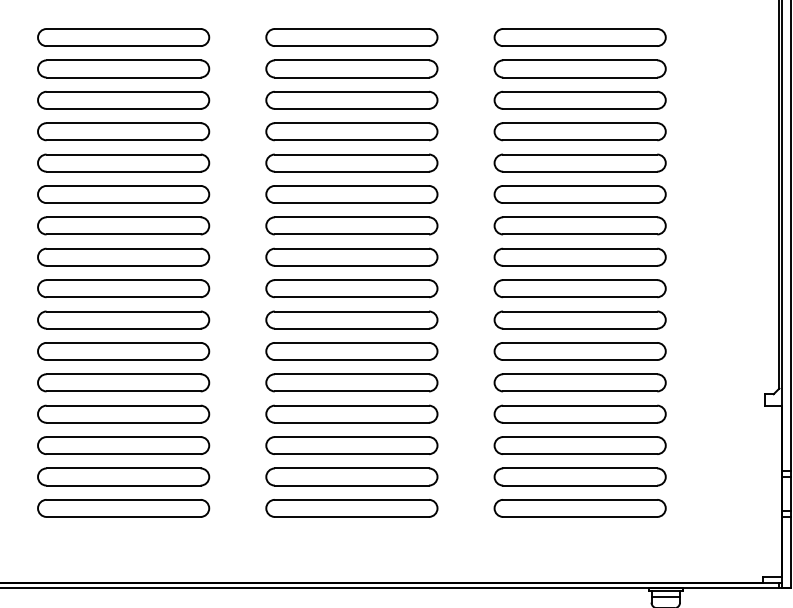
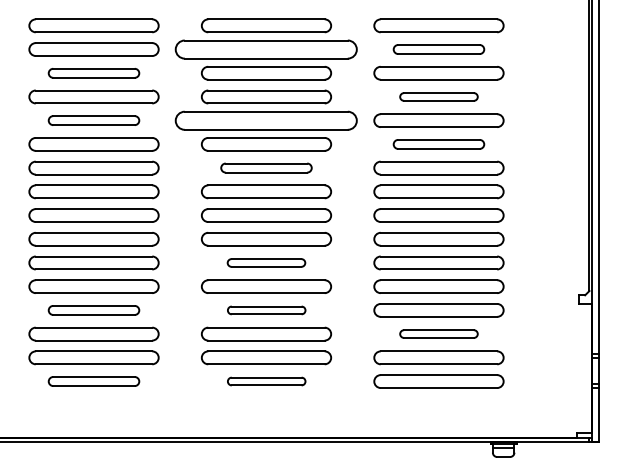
part: (351, 68) -> (266, 49), size x1.4
part: (579, 68) -> (438, 49), size x0.7
part: (122, 100) -> (93, 73), size x0.7
part: (579, 131) -> (438, 96), size x0.6
part: (122, 162) -> (93, 120), size x0.7
part: (351, 162) -> (266, 120), size x1.4
part: (579, 194) -> (438, 144), size x0.7
part: (351, 225) -> (266, 167), size x0.7
part: (351, 350) -> (266, 262), size x0.6
part: (122, 414) -> (93, 310), size x0.7
part: (351, 414) -> (266, 310), size x0.6
part: (579, 444) -> (438, 333), size x0.6
part: (122, 508) -> (93, 381), size x0.7
part: (351, 508) -> (266, 381), size x0.6

